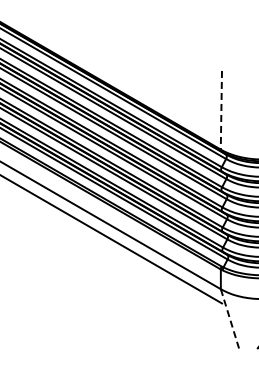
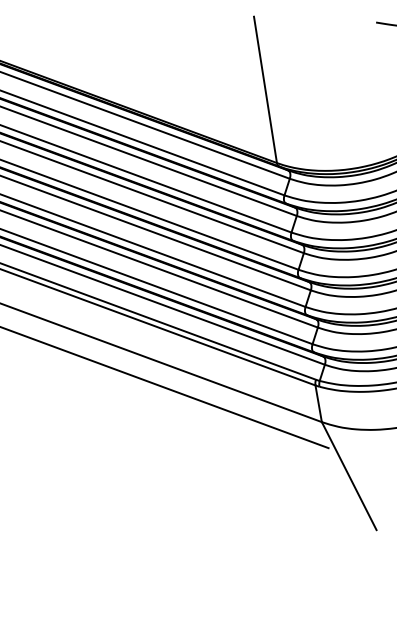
line: (221, 110) -> (265, 90), dashed -> solid
line: (230, 320) -> (349, 477), dashed -> solid

